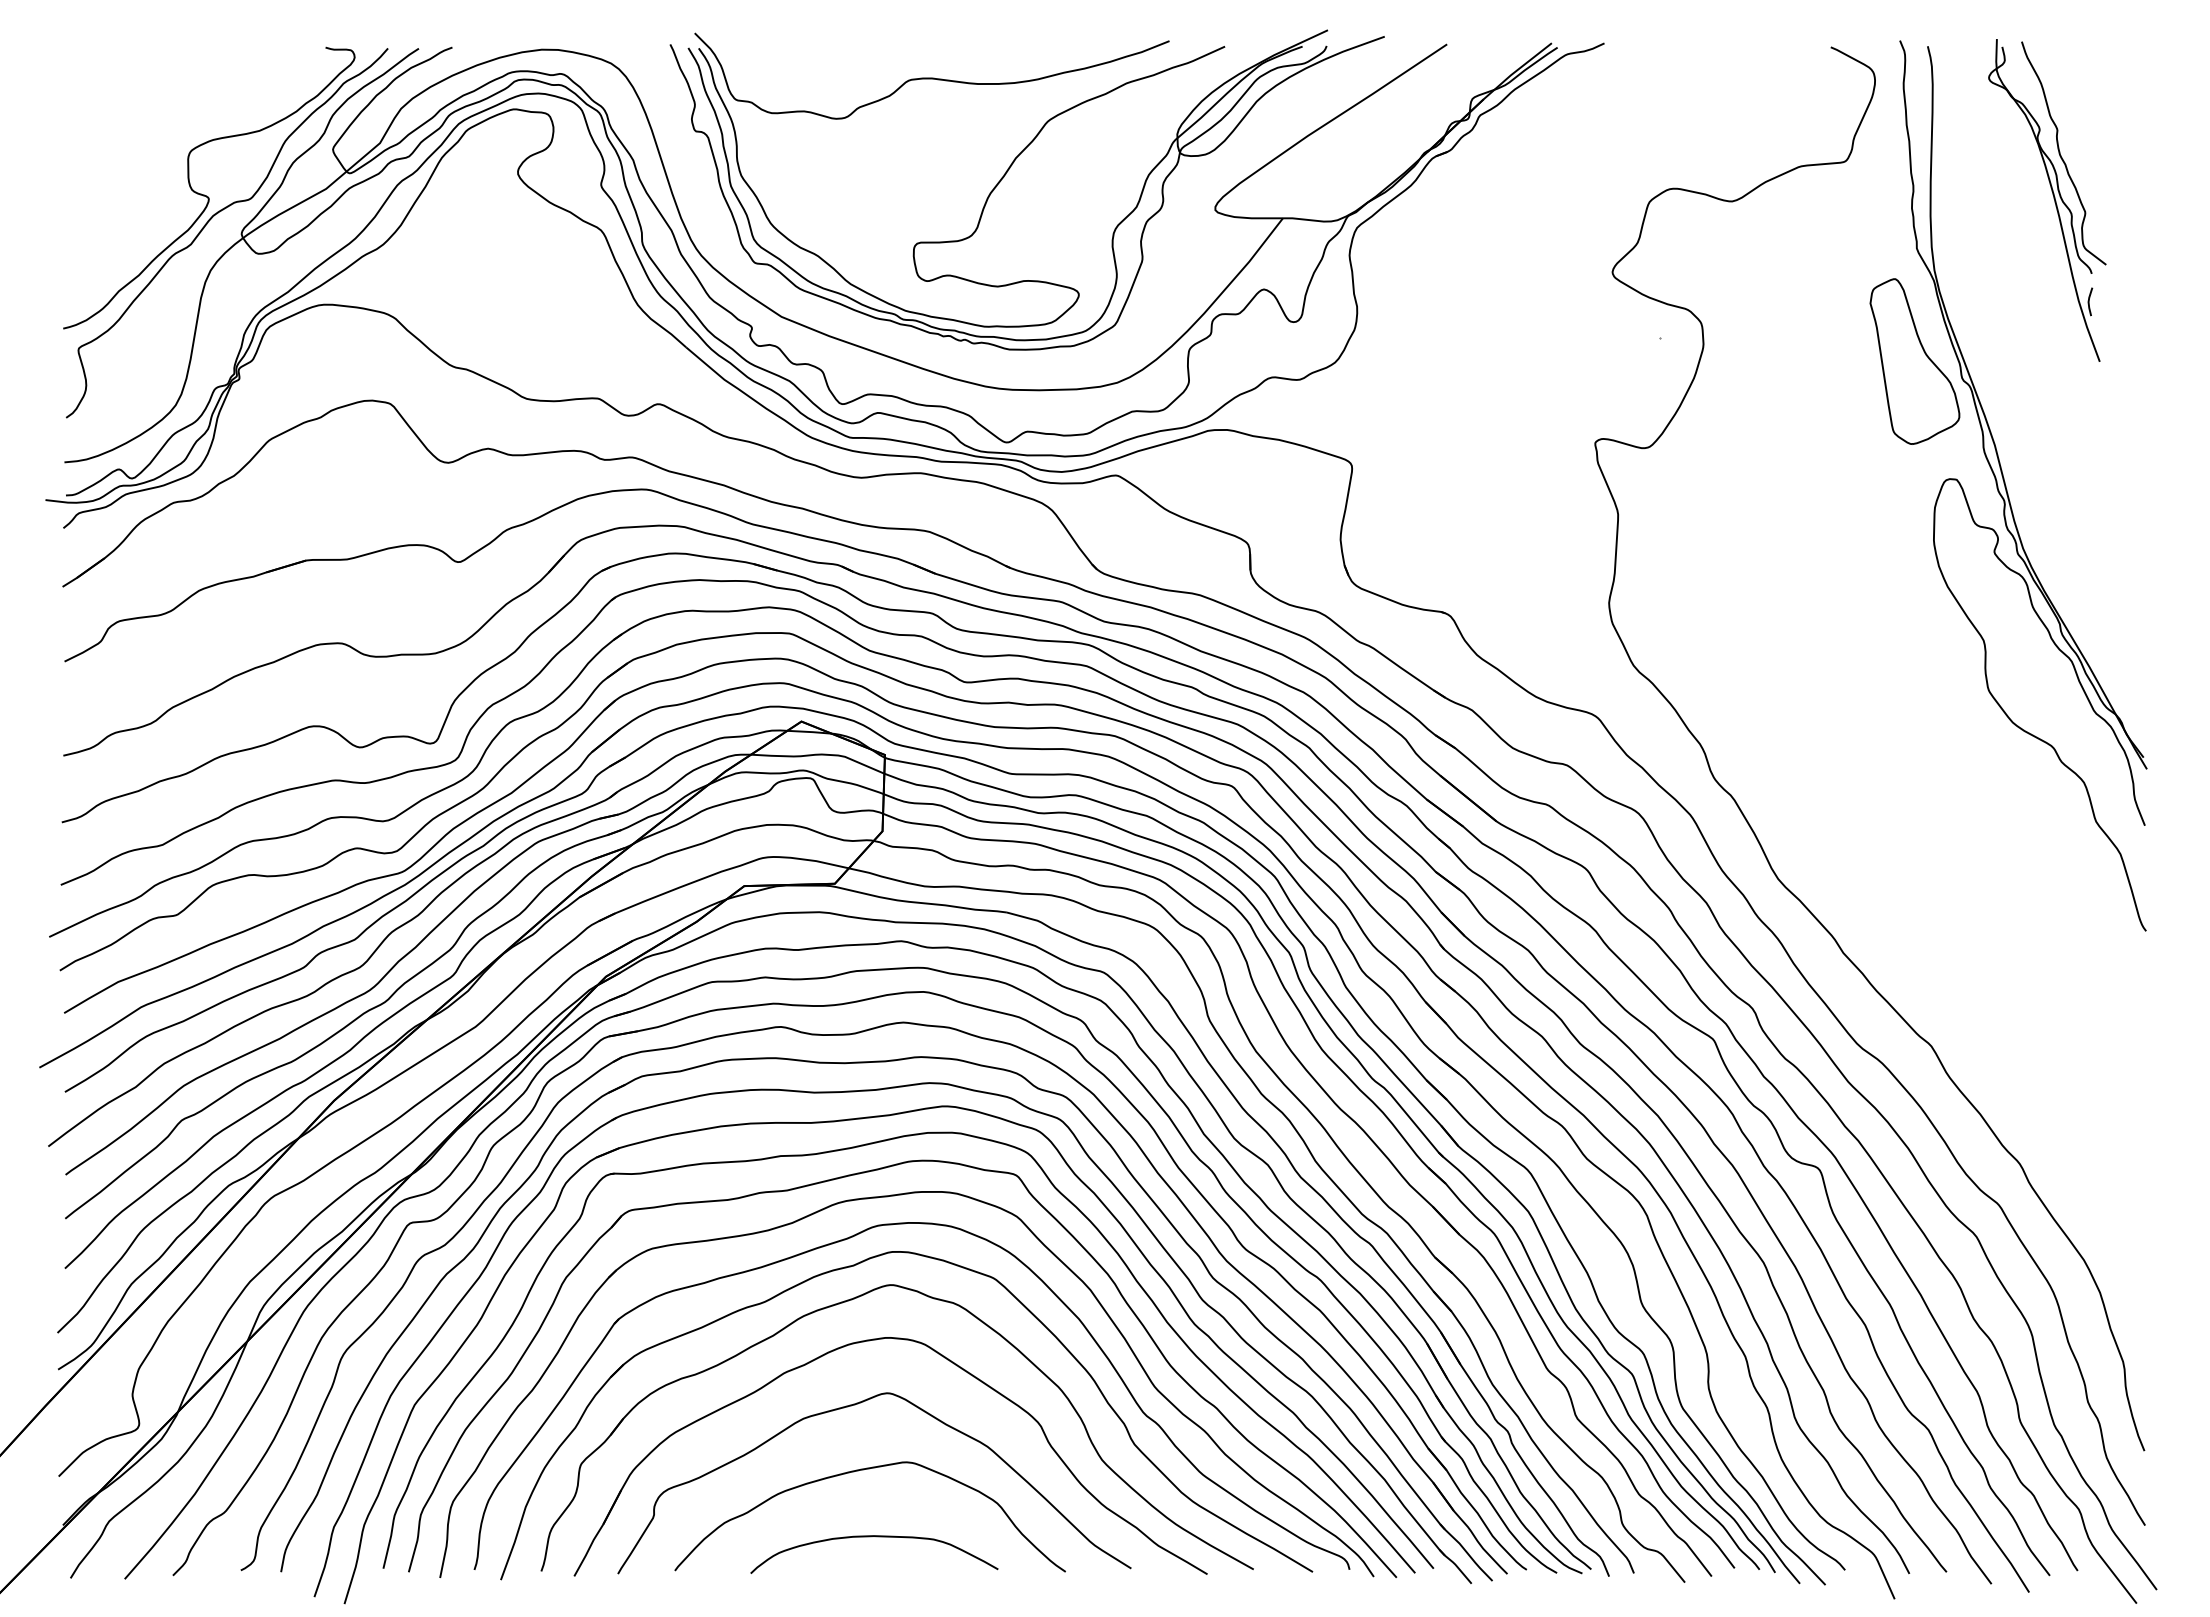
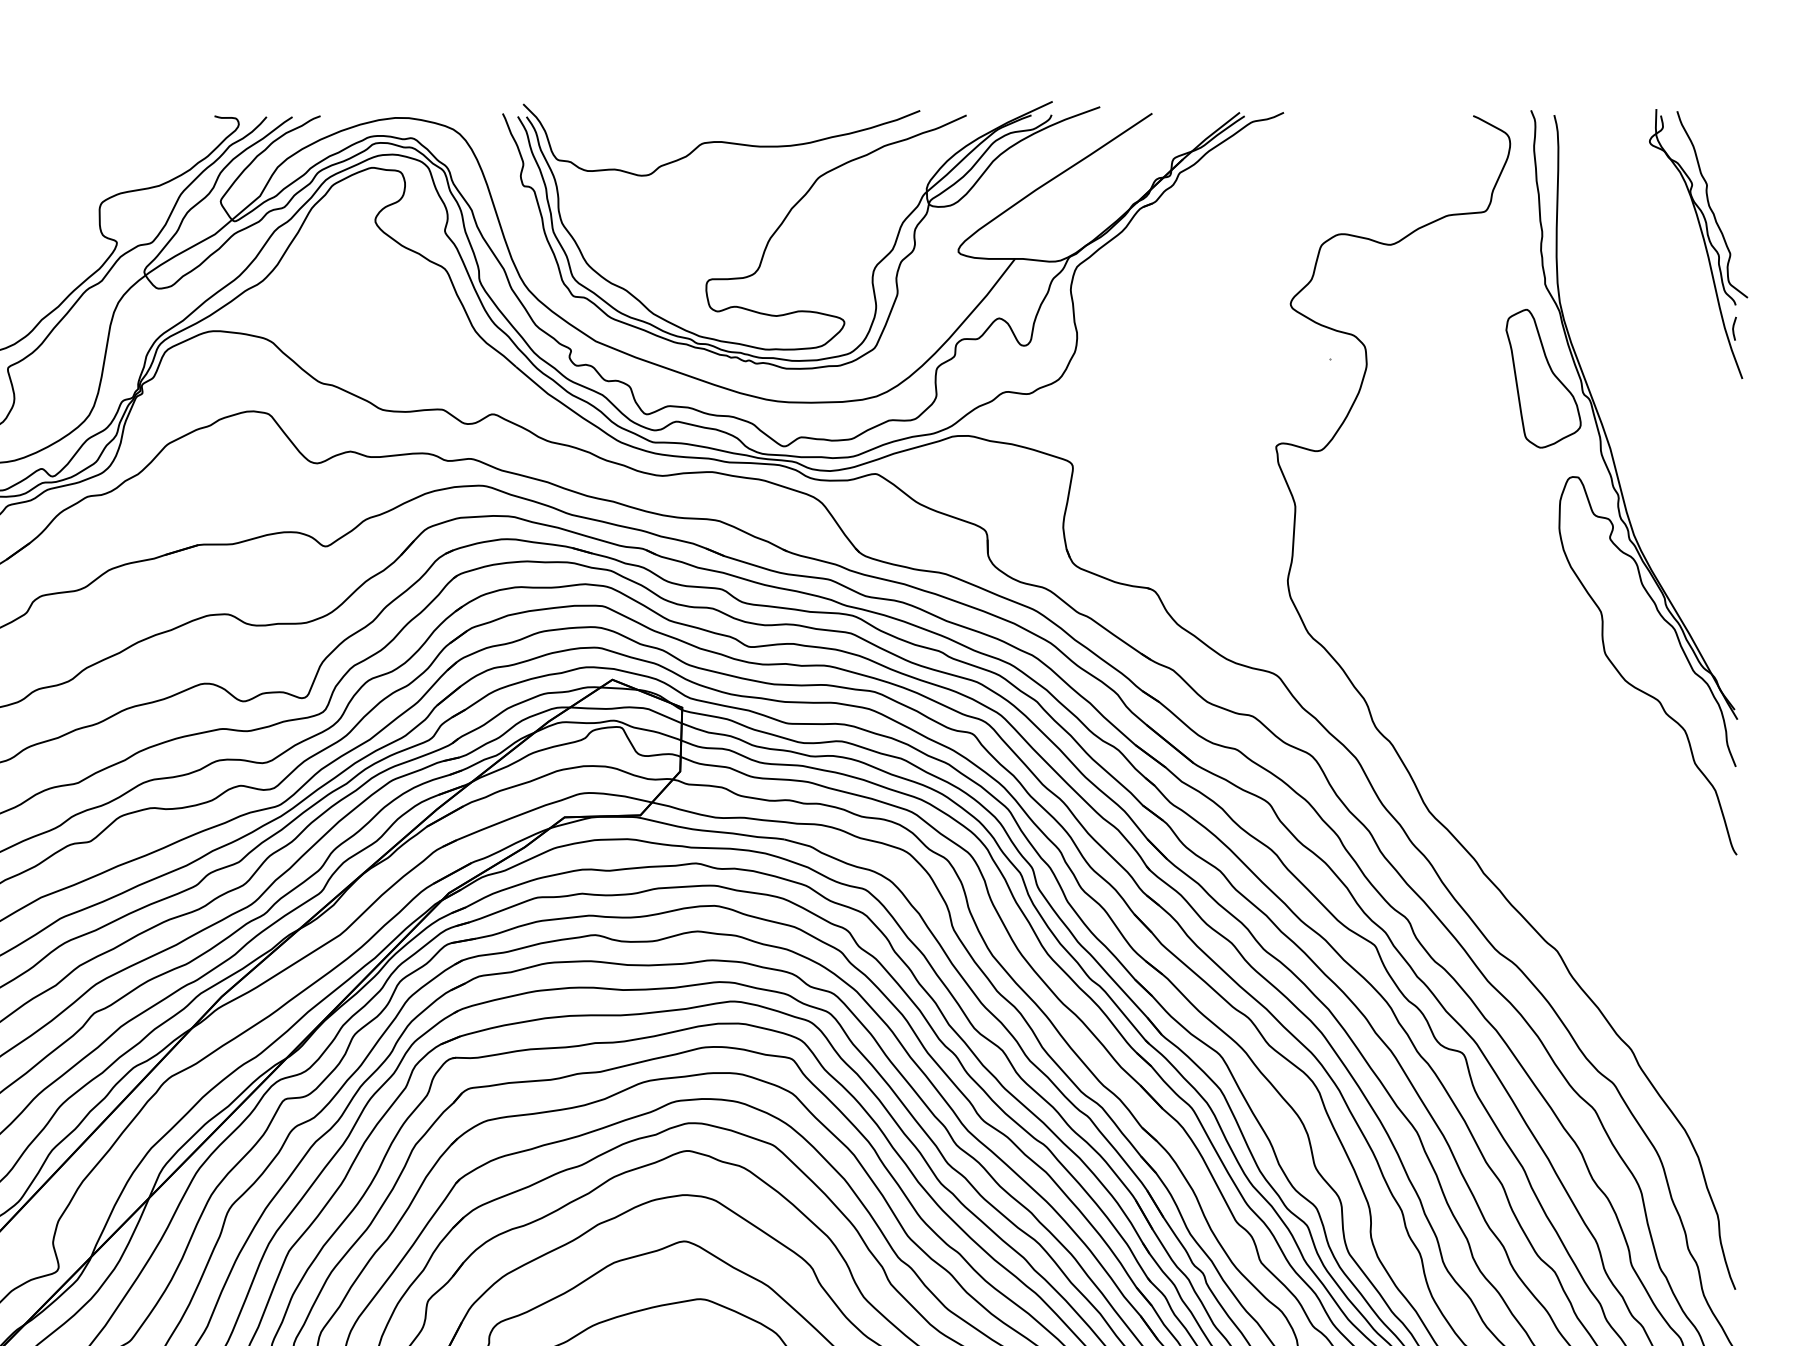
part: (2053, 198) -> (1703, 242), moved

